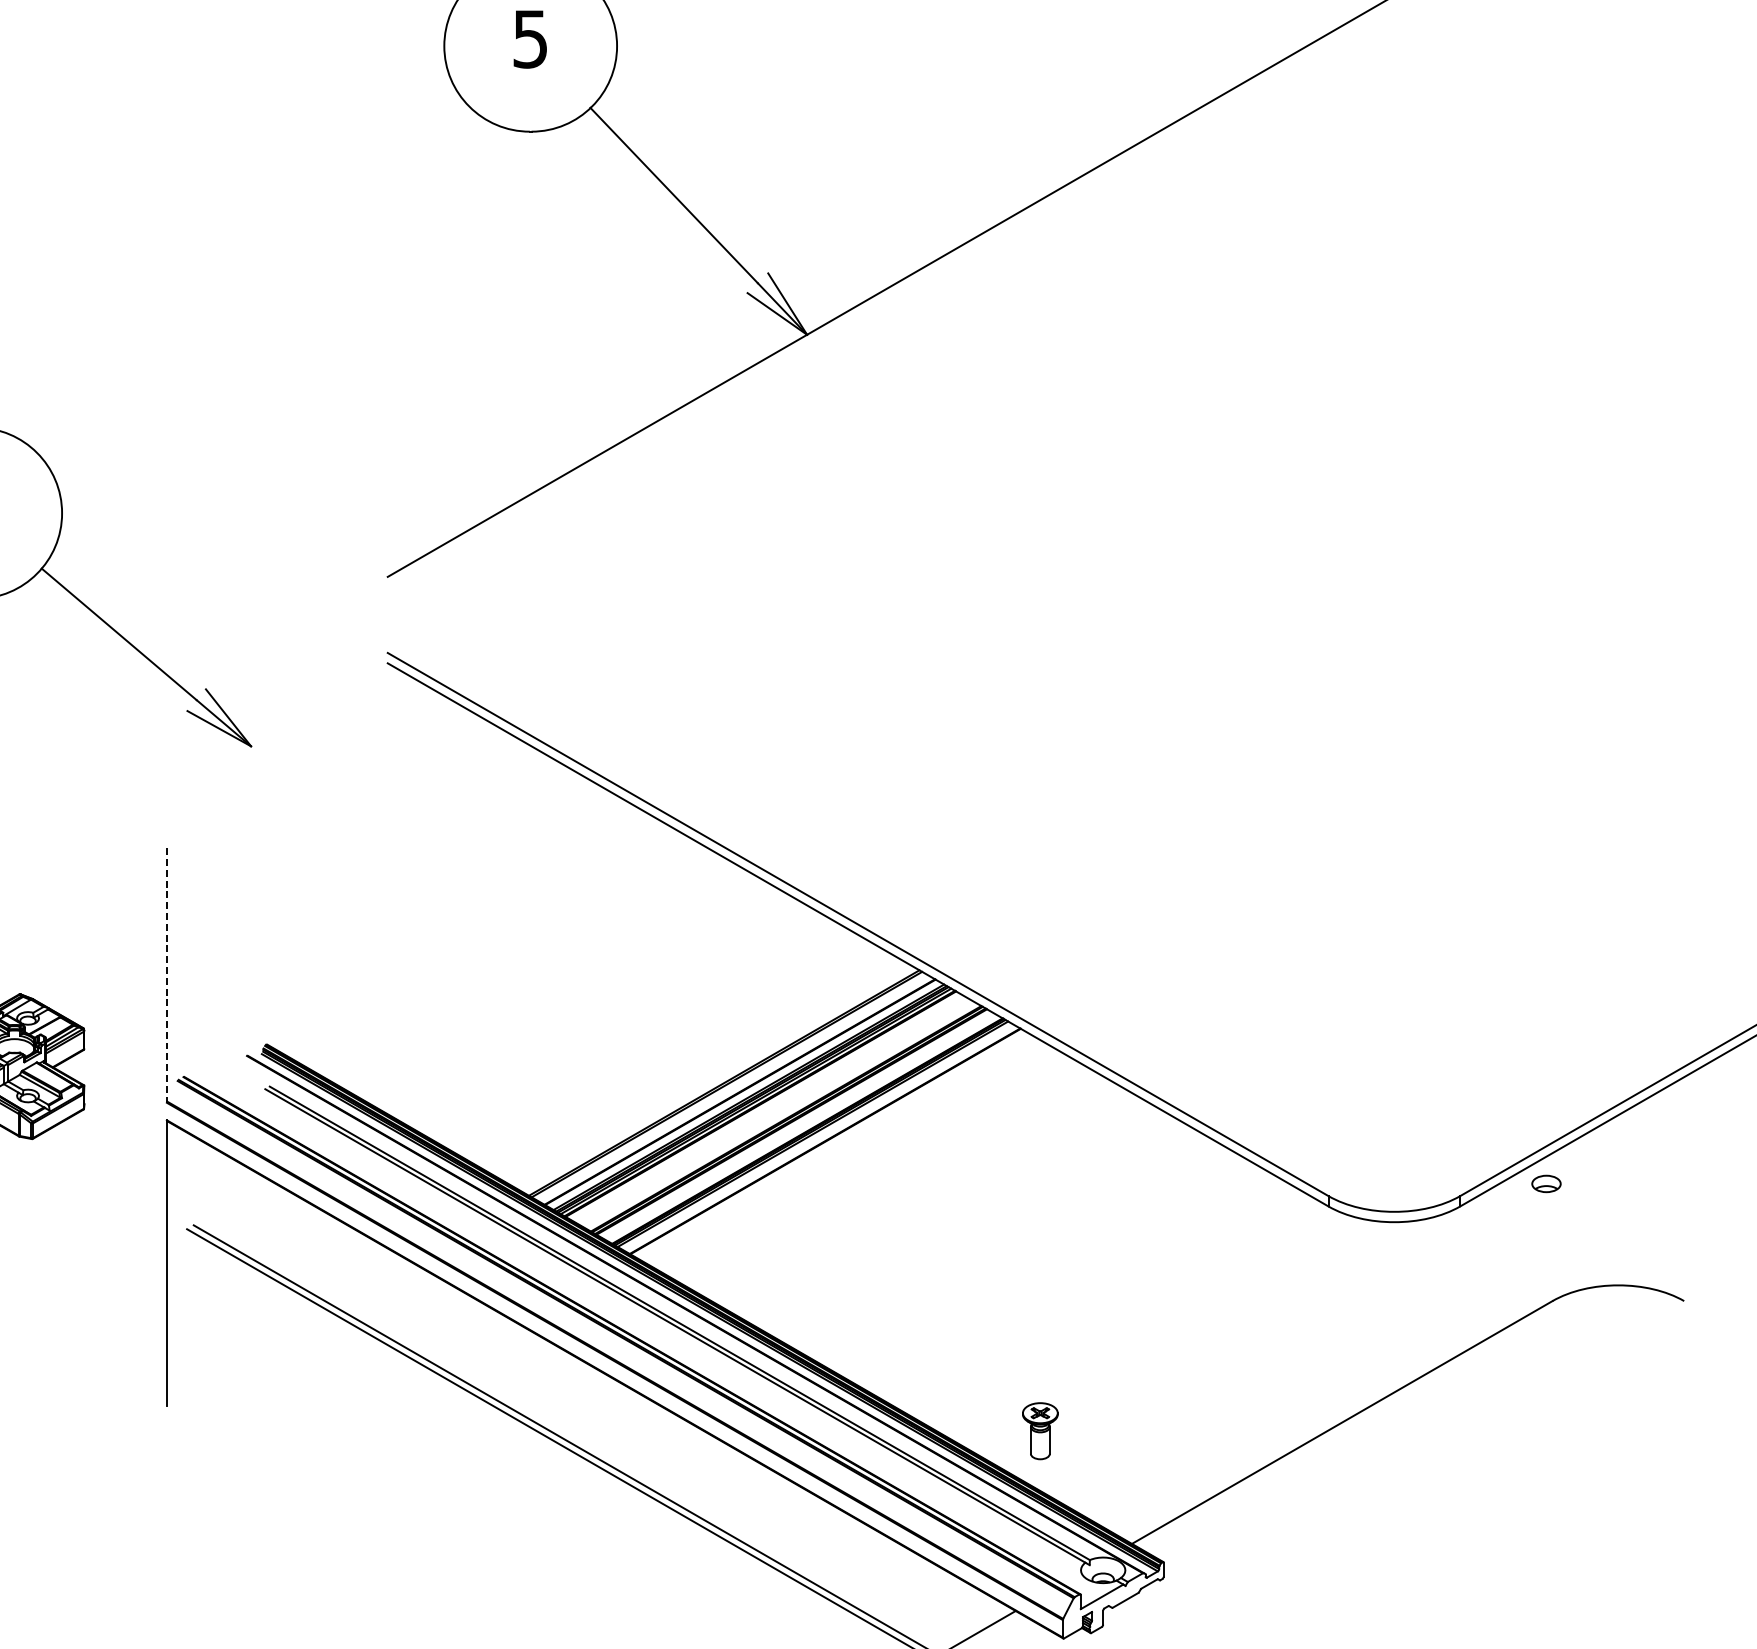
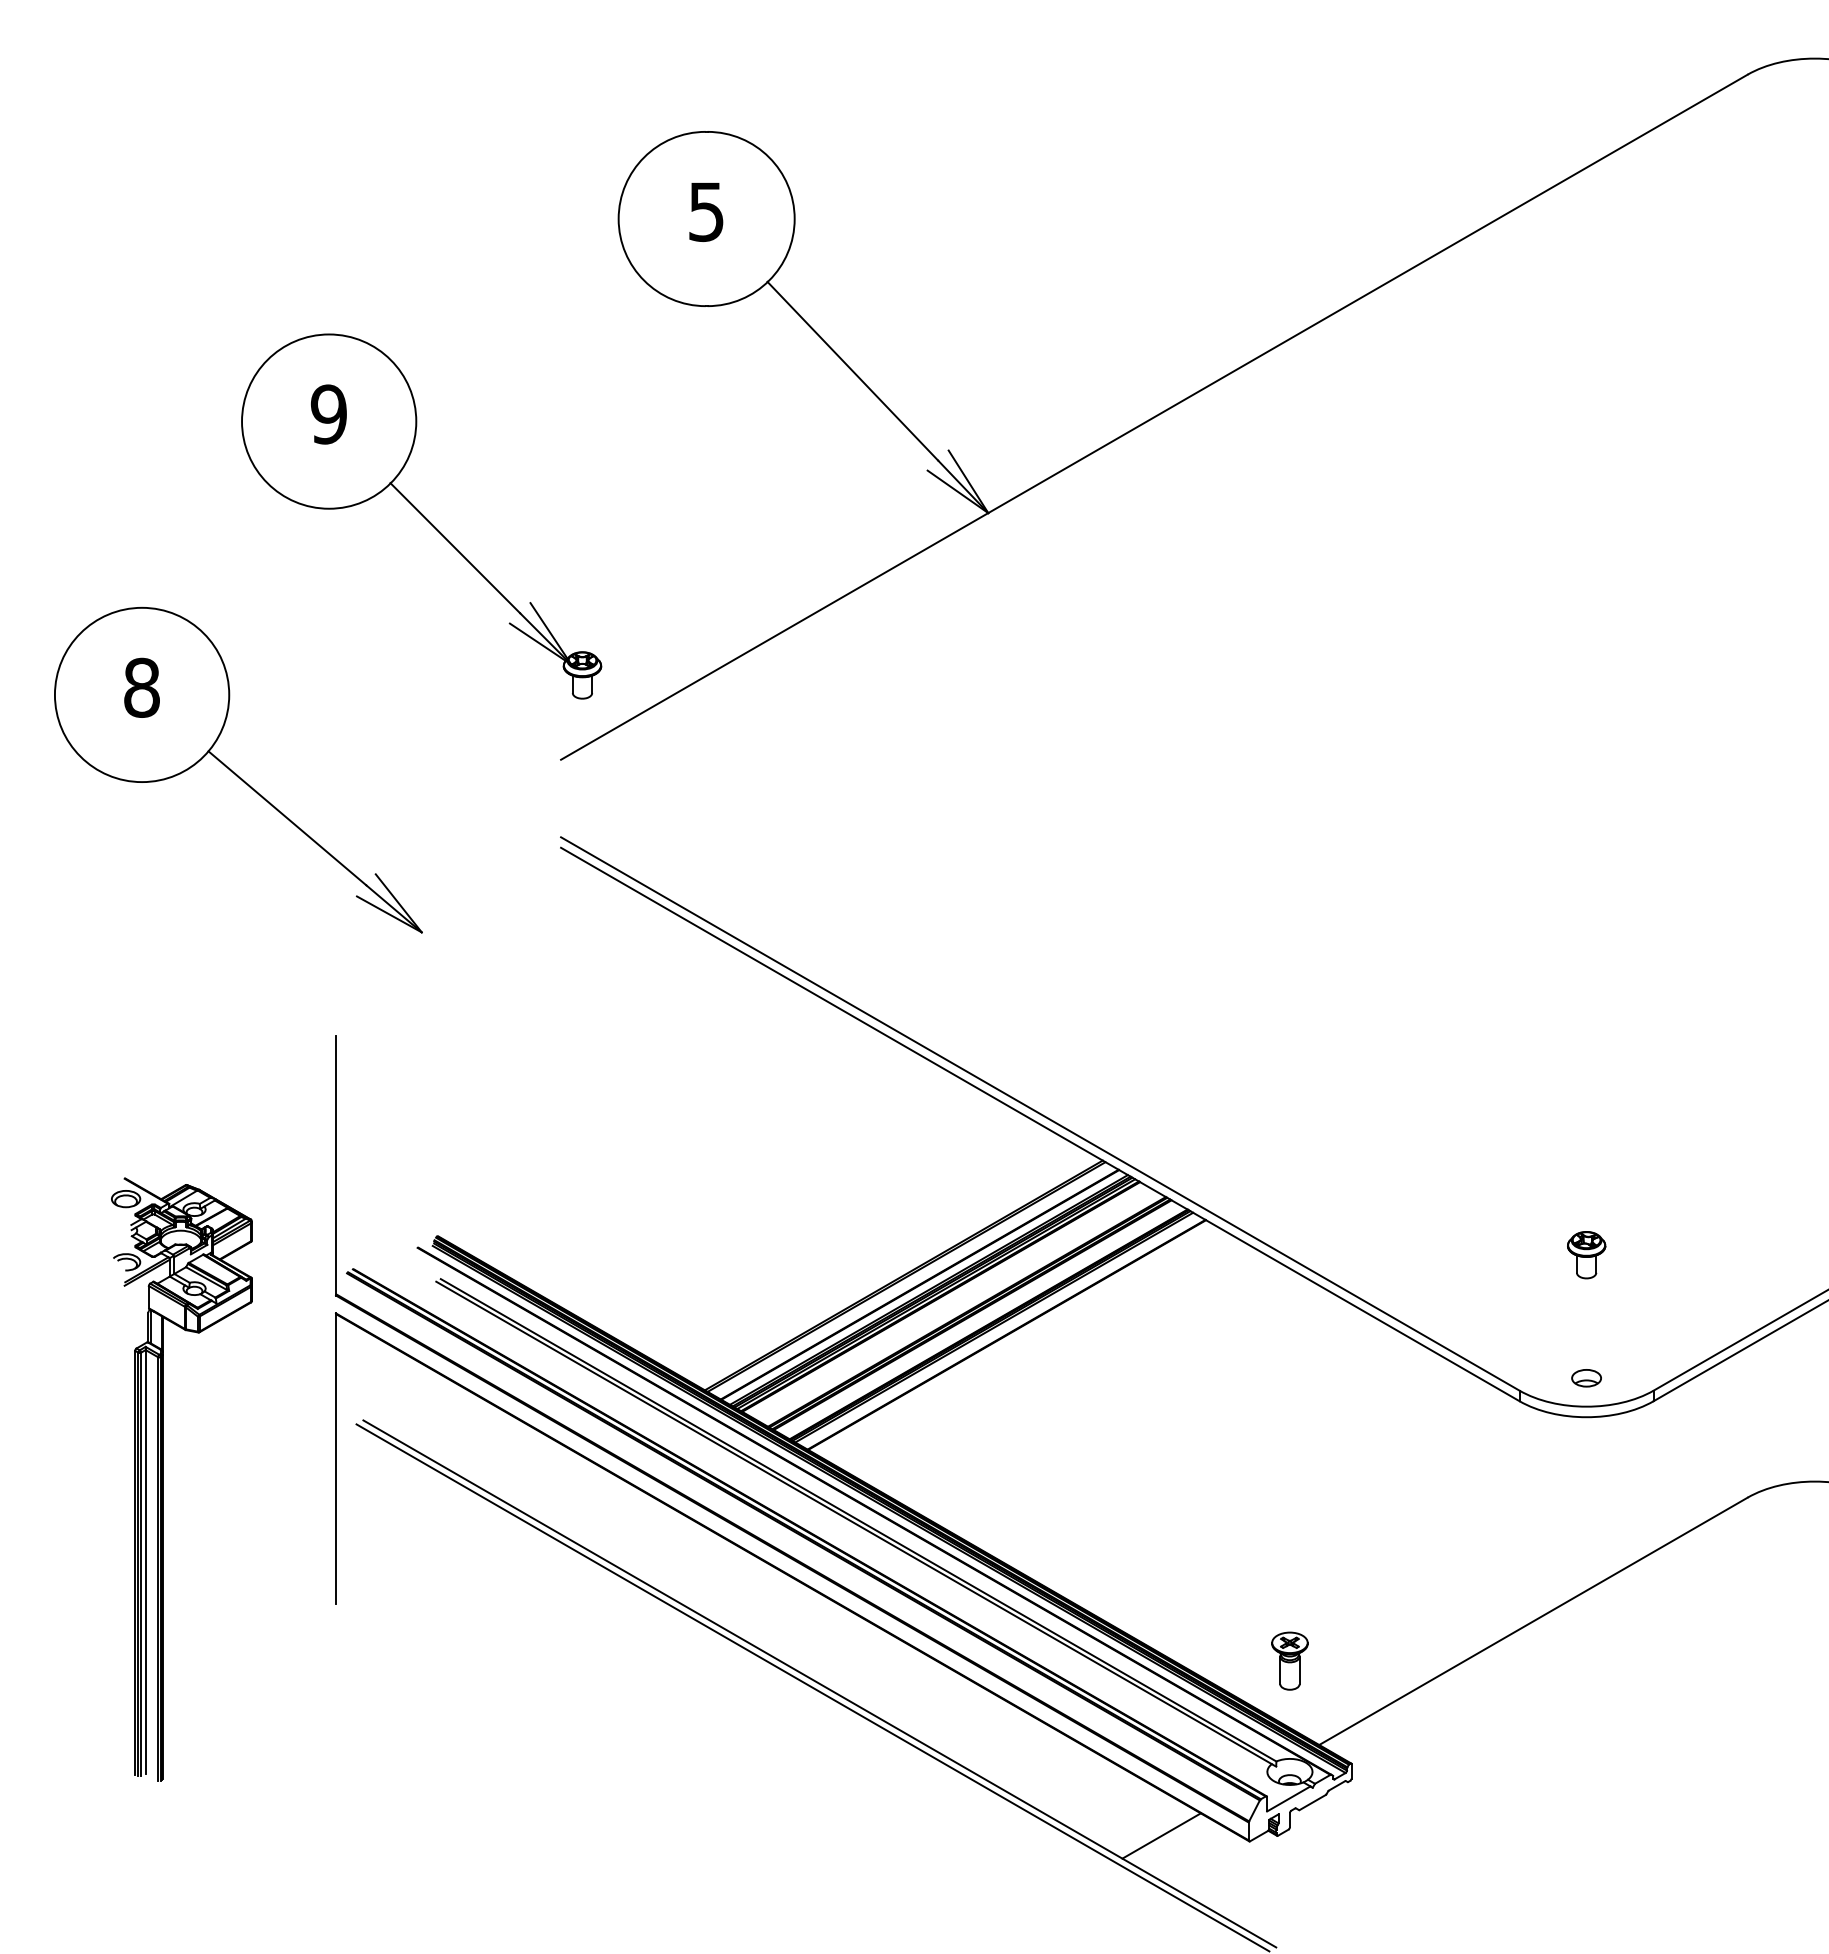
part: (250, 338) -> (421, 516), added
line: (167, 975) -> (336, 1165), dashed -> solid
part: (1394, 1063) -> (1586, 1255), added
part: (1546, 1184) -> (1586, 1378), moved
part: (1039, 1430) -> (1289, 1660), moved

